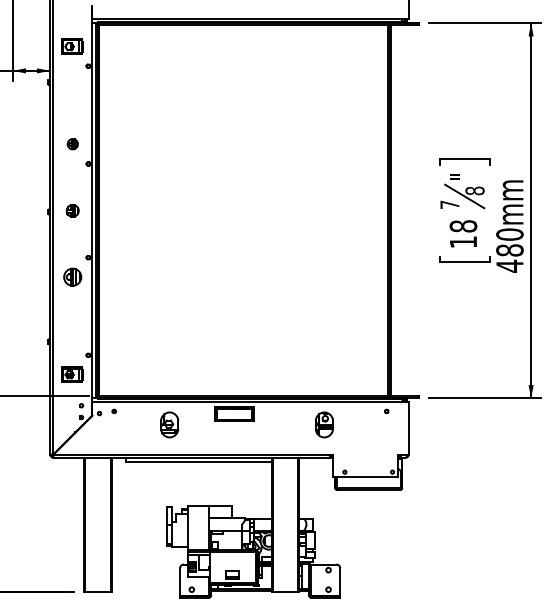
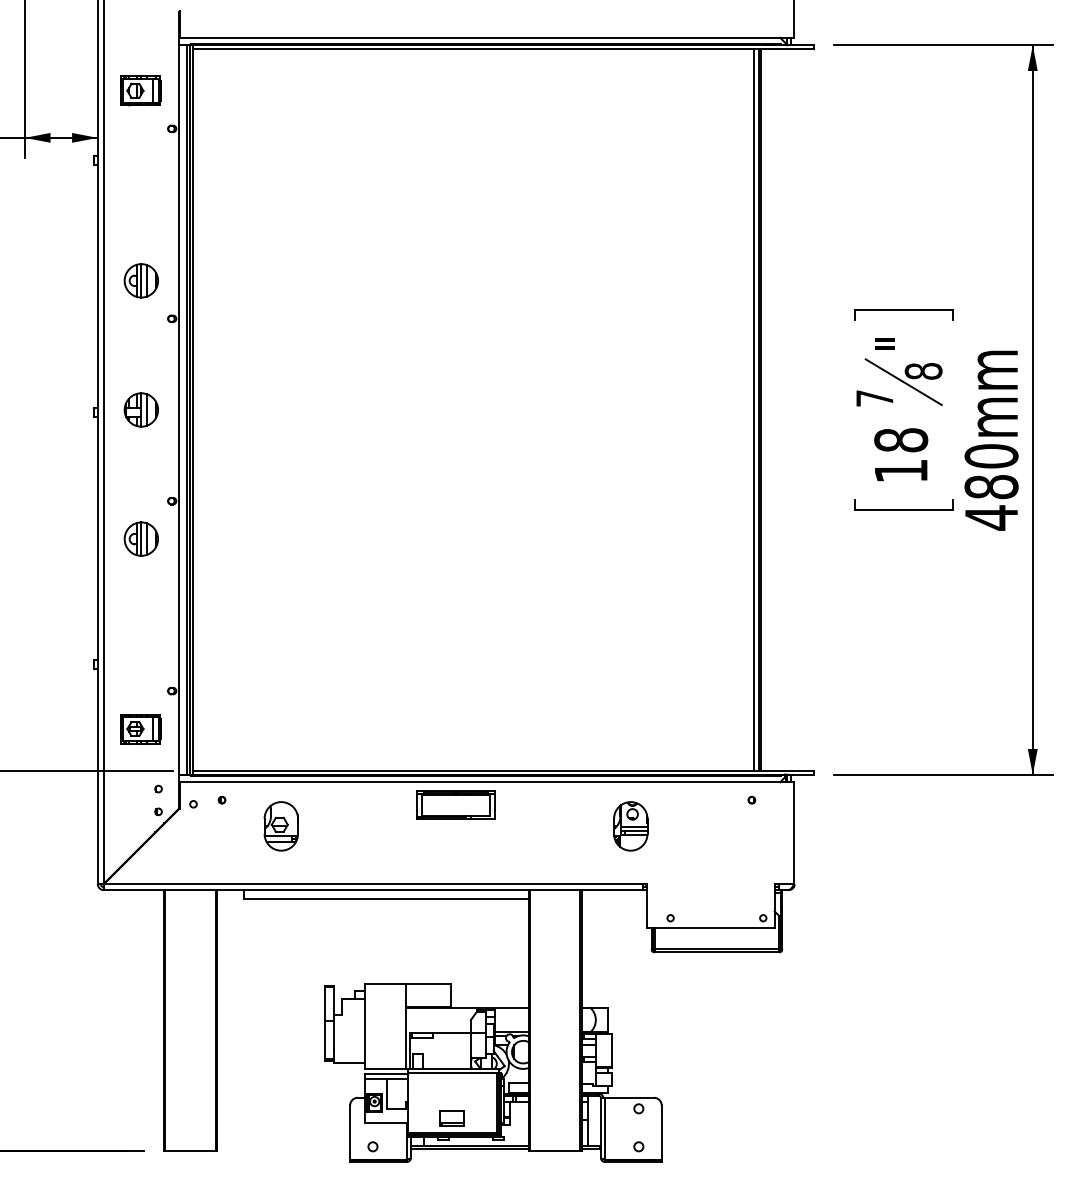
part: (72, 143) -> (140, 279), size x1.67
part: (72, 210) -> (140, 409), size x1.43
part: (169, 424) -> (280, 825), moved

